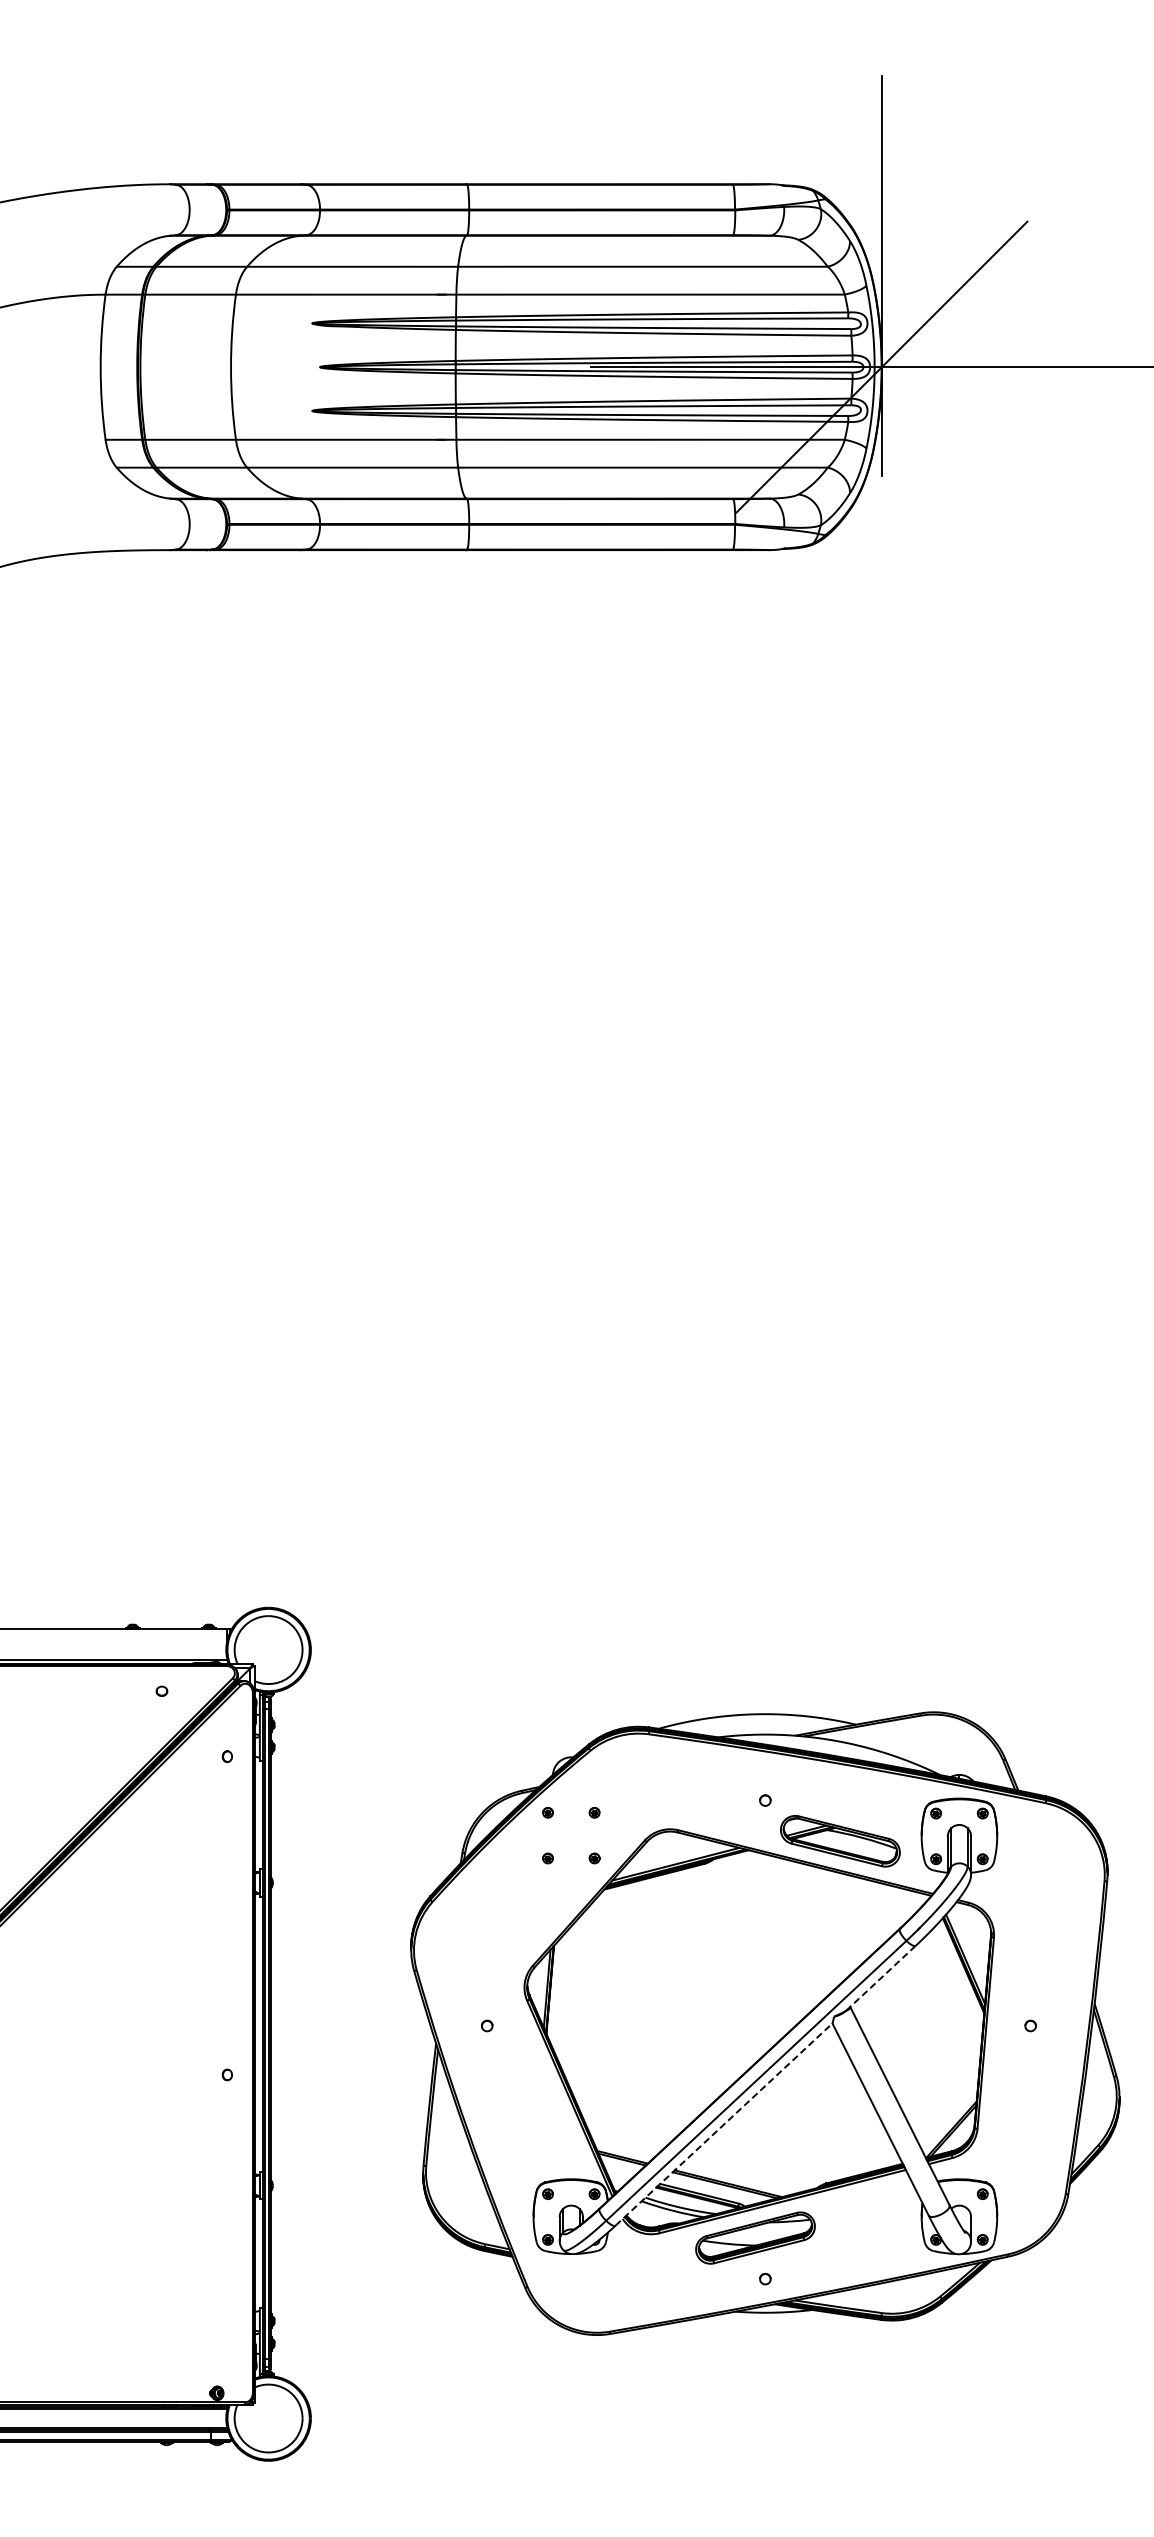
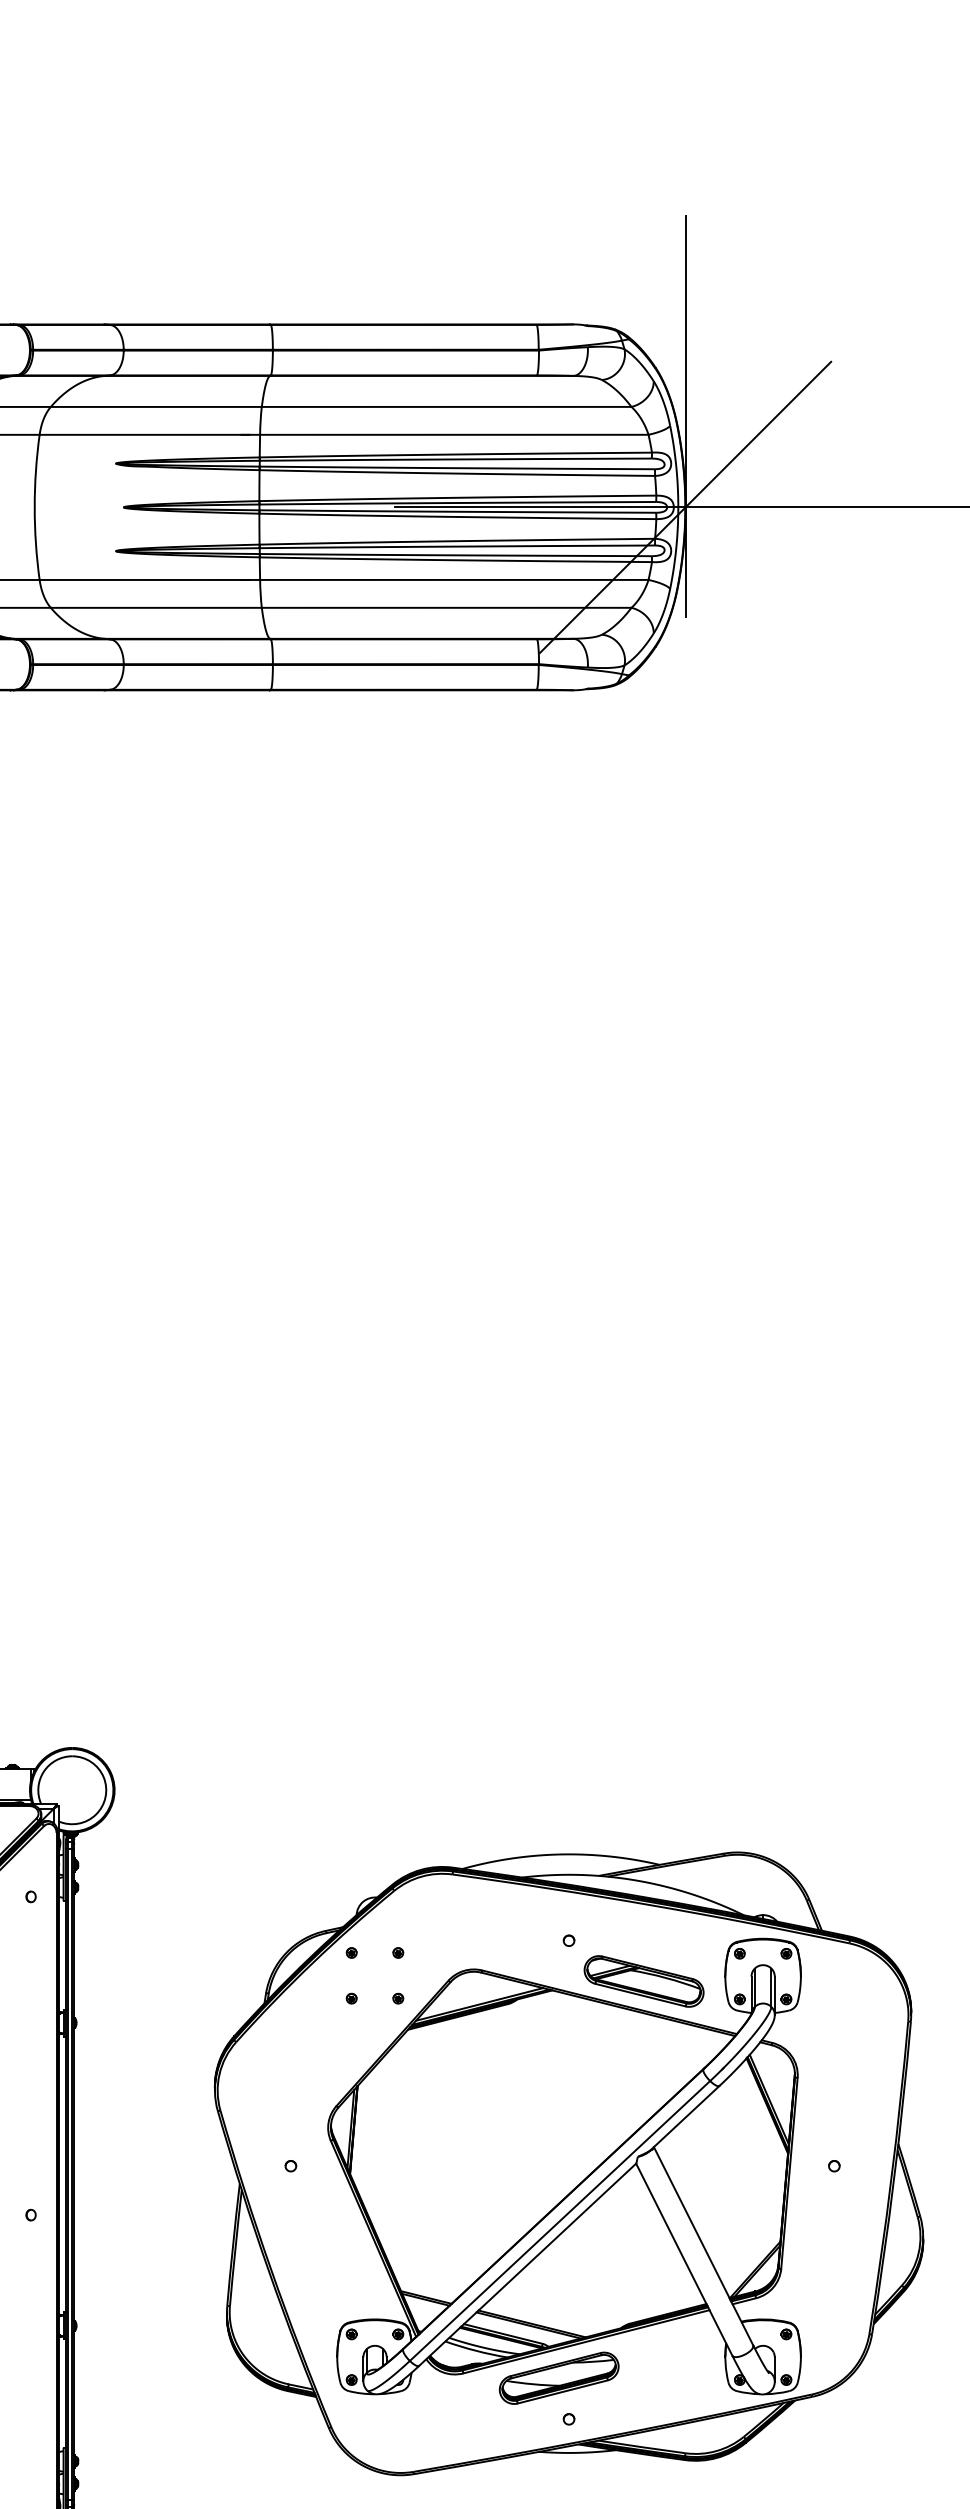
line: (881, 1978) -> (685, 2118), dashed -> solid
line: (724, 2124) -> (528, 2264), dashed -> solid

